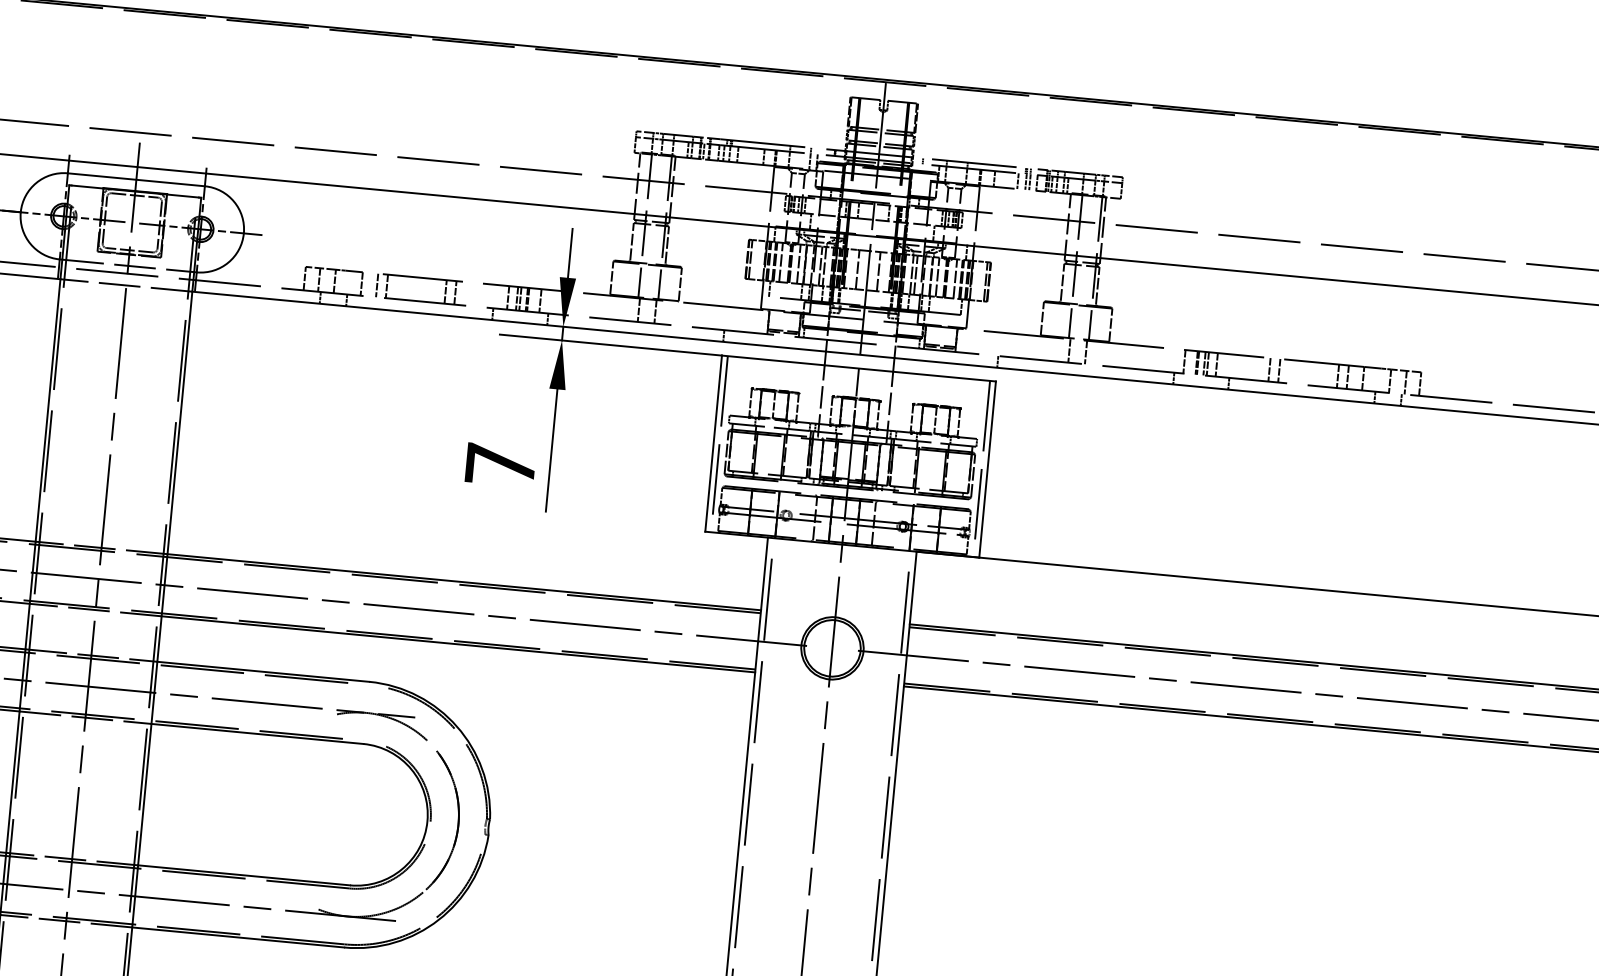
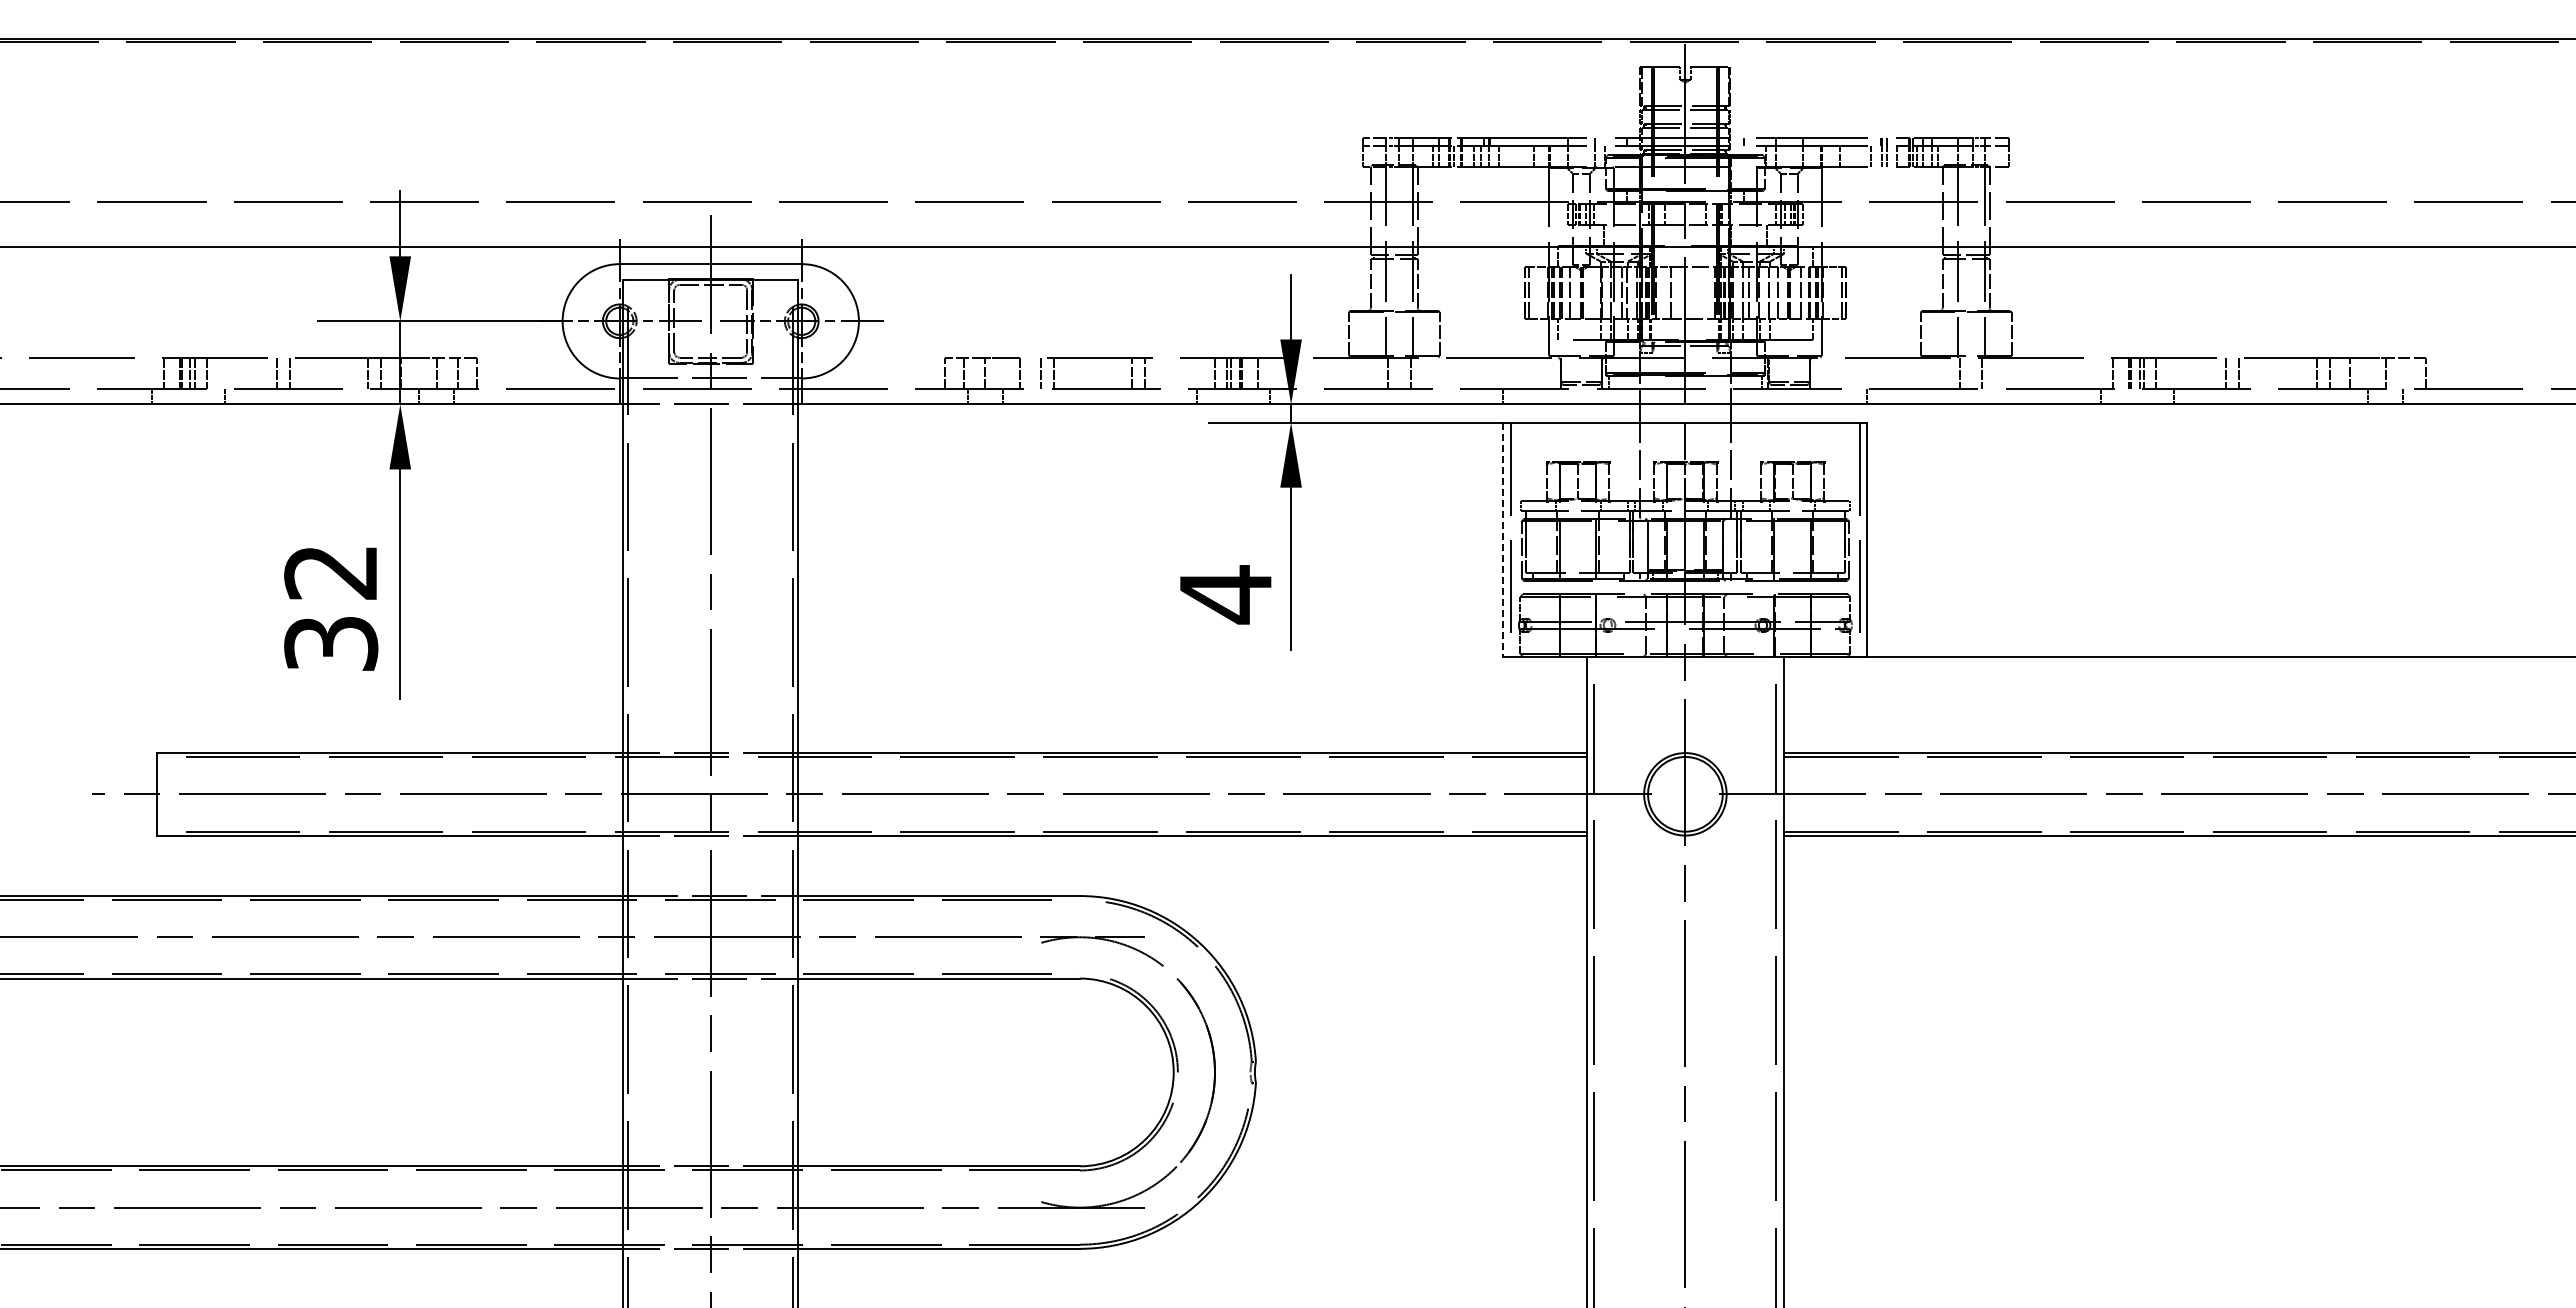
line: (799, 263) -> (1593, 292), removed
line: (878, 271) -> (1699, 292), removed
line: (1405, 382) -> (2406, 372), removed
line: (713, 443) -> (1503, 539), solid -> dashed
text: (500, 465) -> (1225, 594), 7 -> 4

